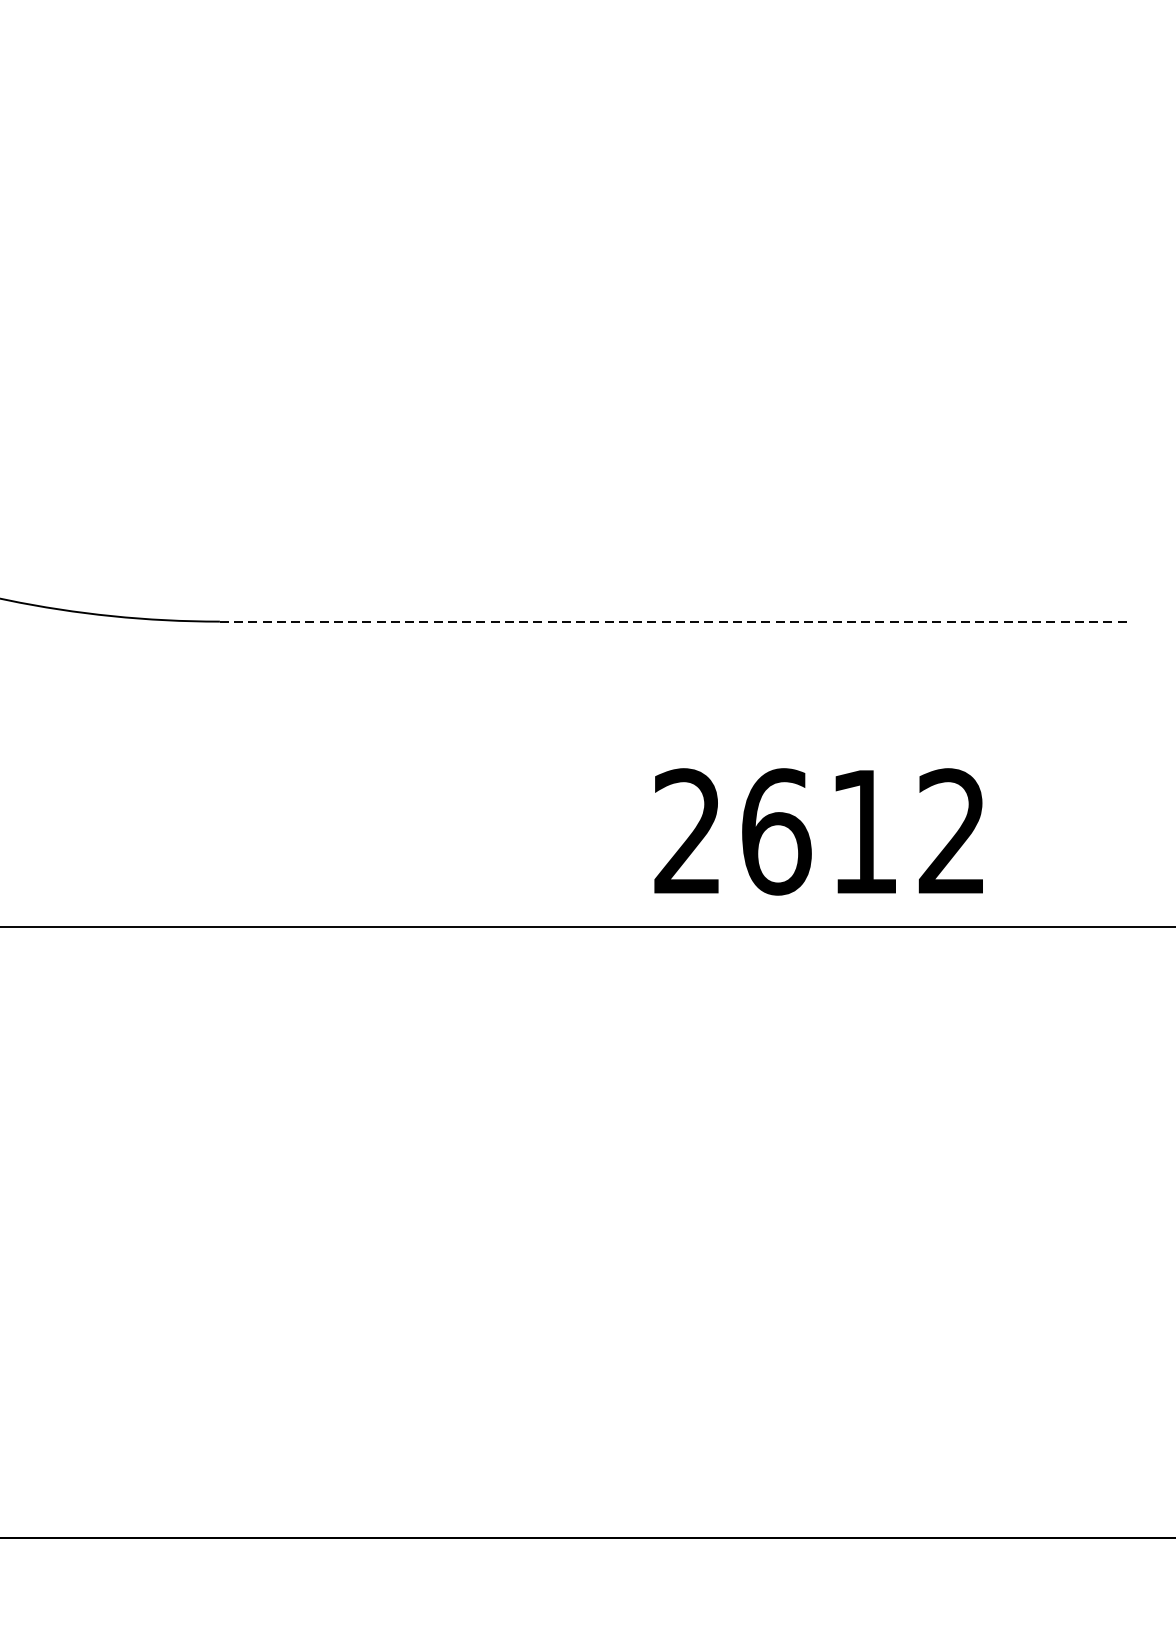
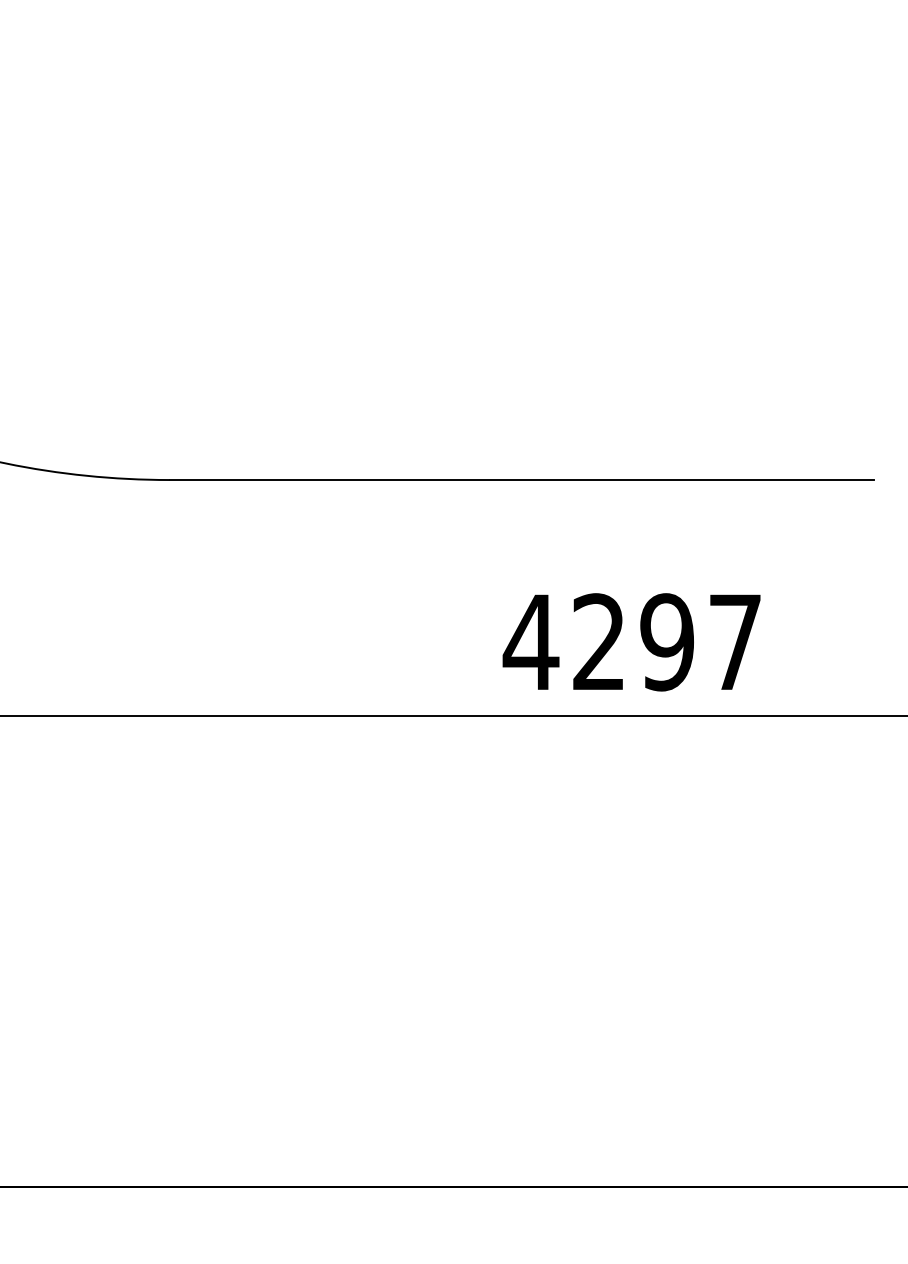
line: (675, 622) -> (521, 480), dashed -> solid
text: (817, 832) -> (631, 642), 2612 -> 4297

